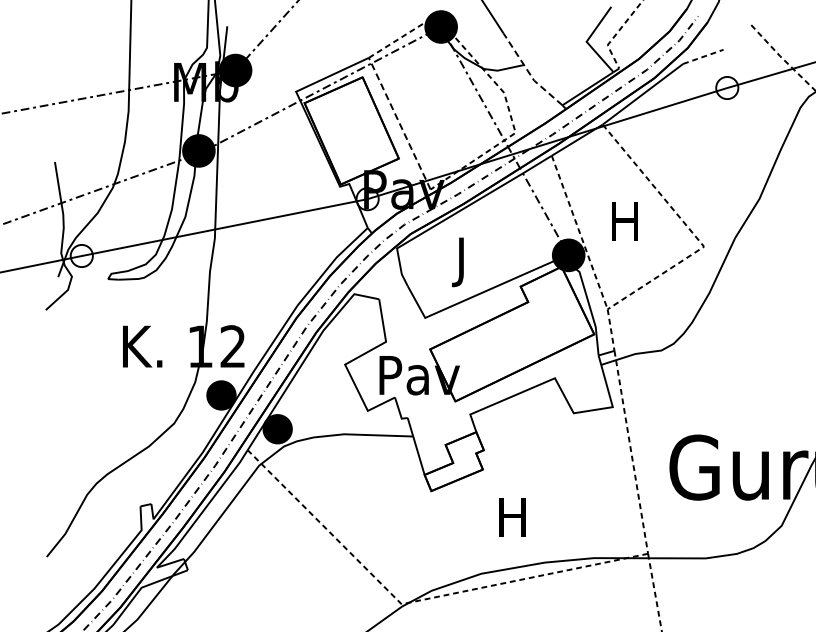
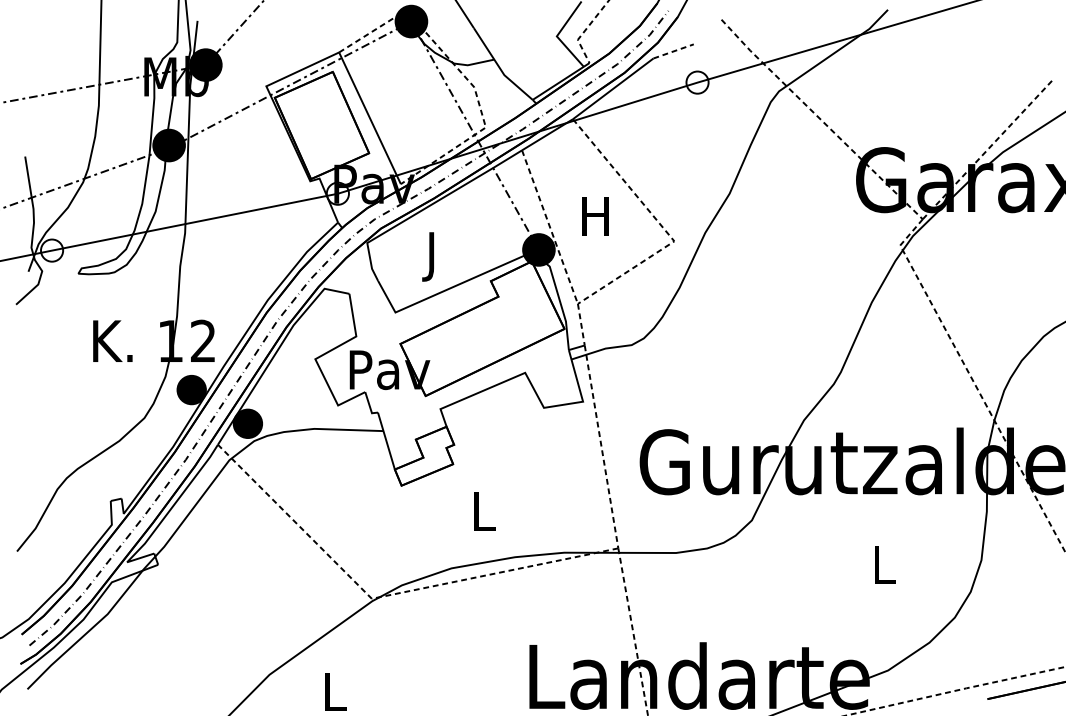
line: (529, 72) -> (499, 67), dashed -> solid
line: (400, 123) -> (370, 118), dashed -> solid
text: (512, 516) -> (482, 511), H -> L

